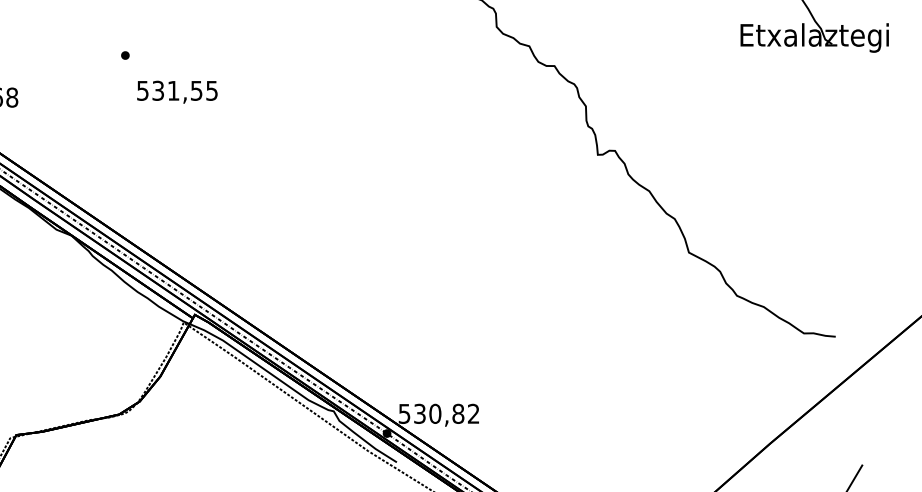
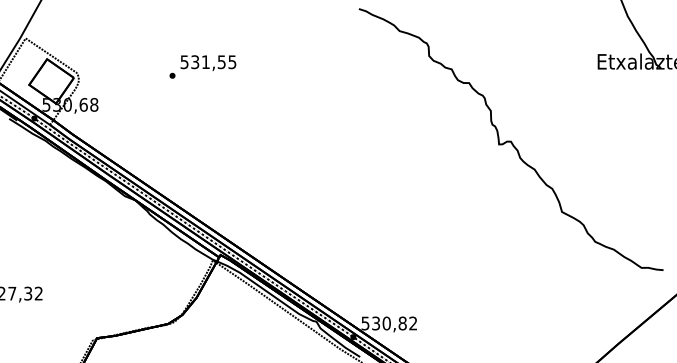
text: (177, 91) -> (208, 62), moved

